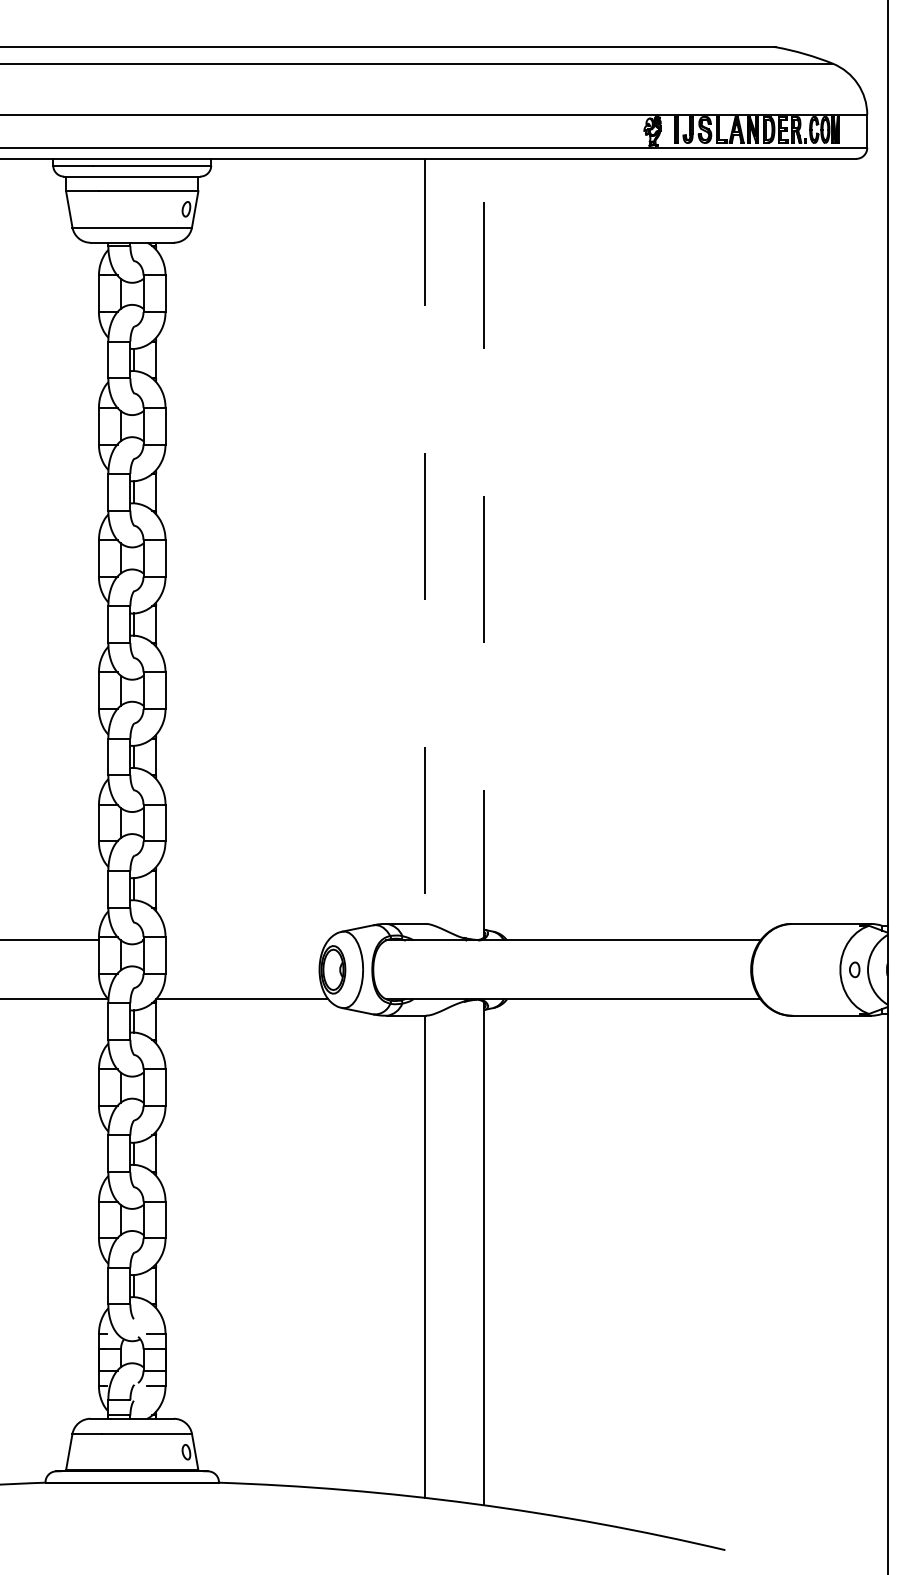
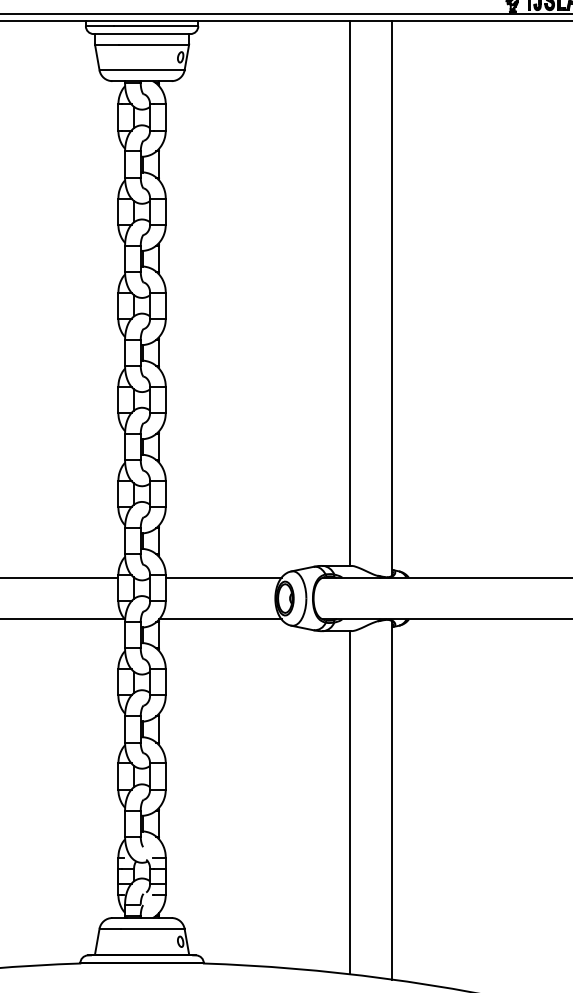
line: (425, 541) -> (350, 293), dashed -> solid
line: (483, 547) -> (392, 298), dashed -> solid
line: (246, 940) -> (223, 577), added

